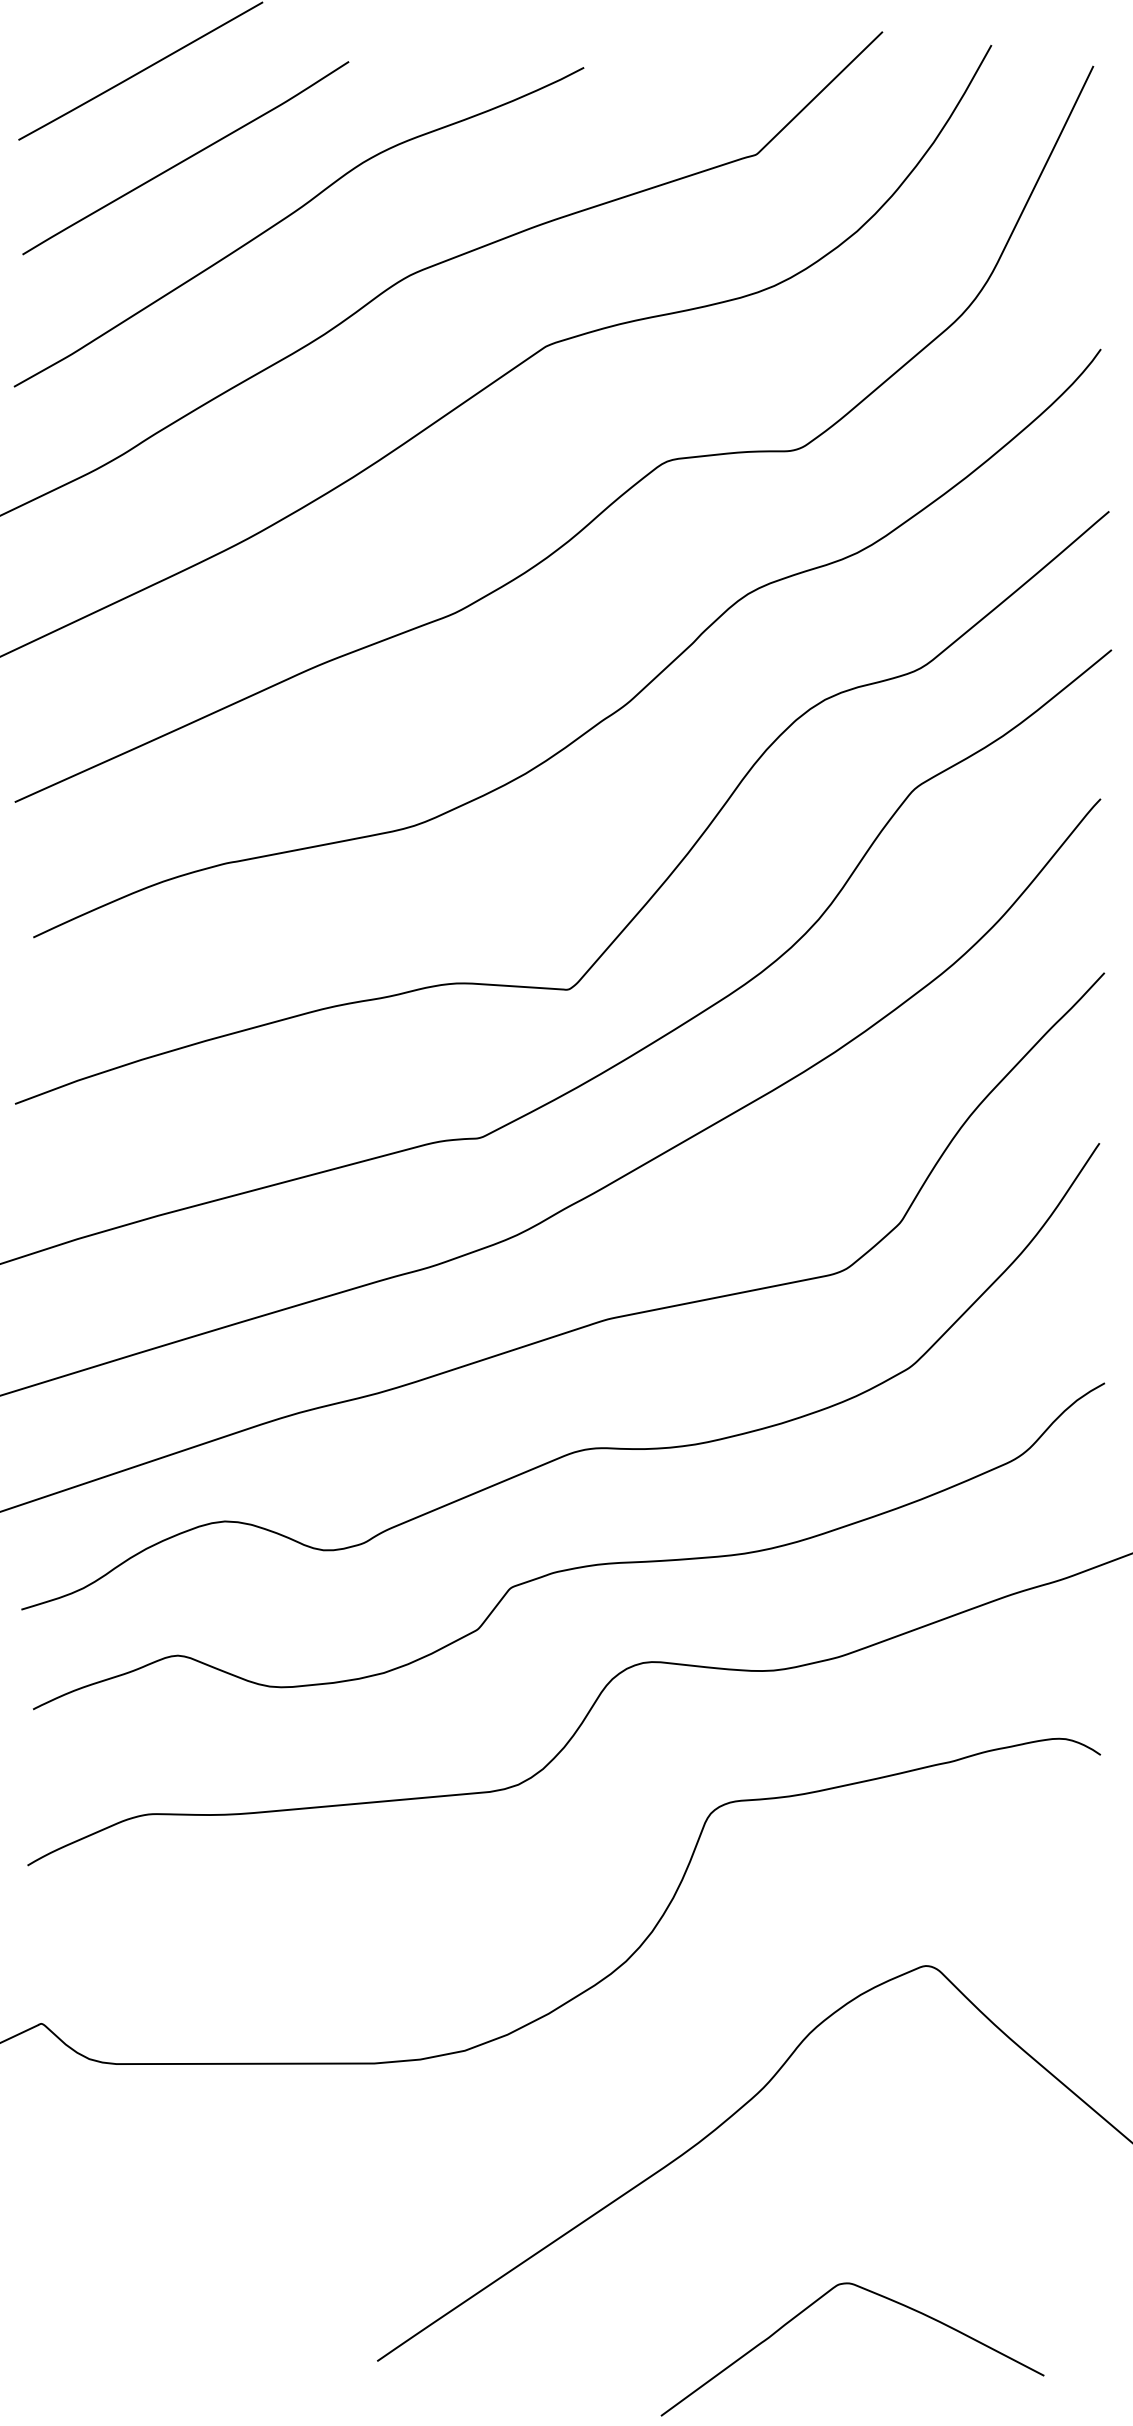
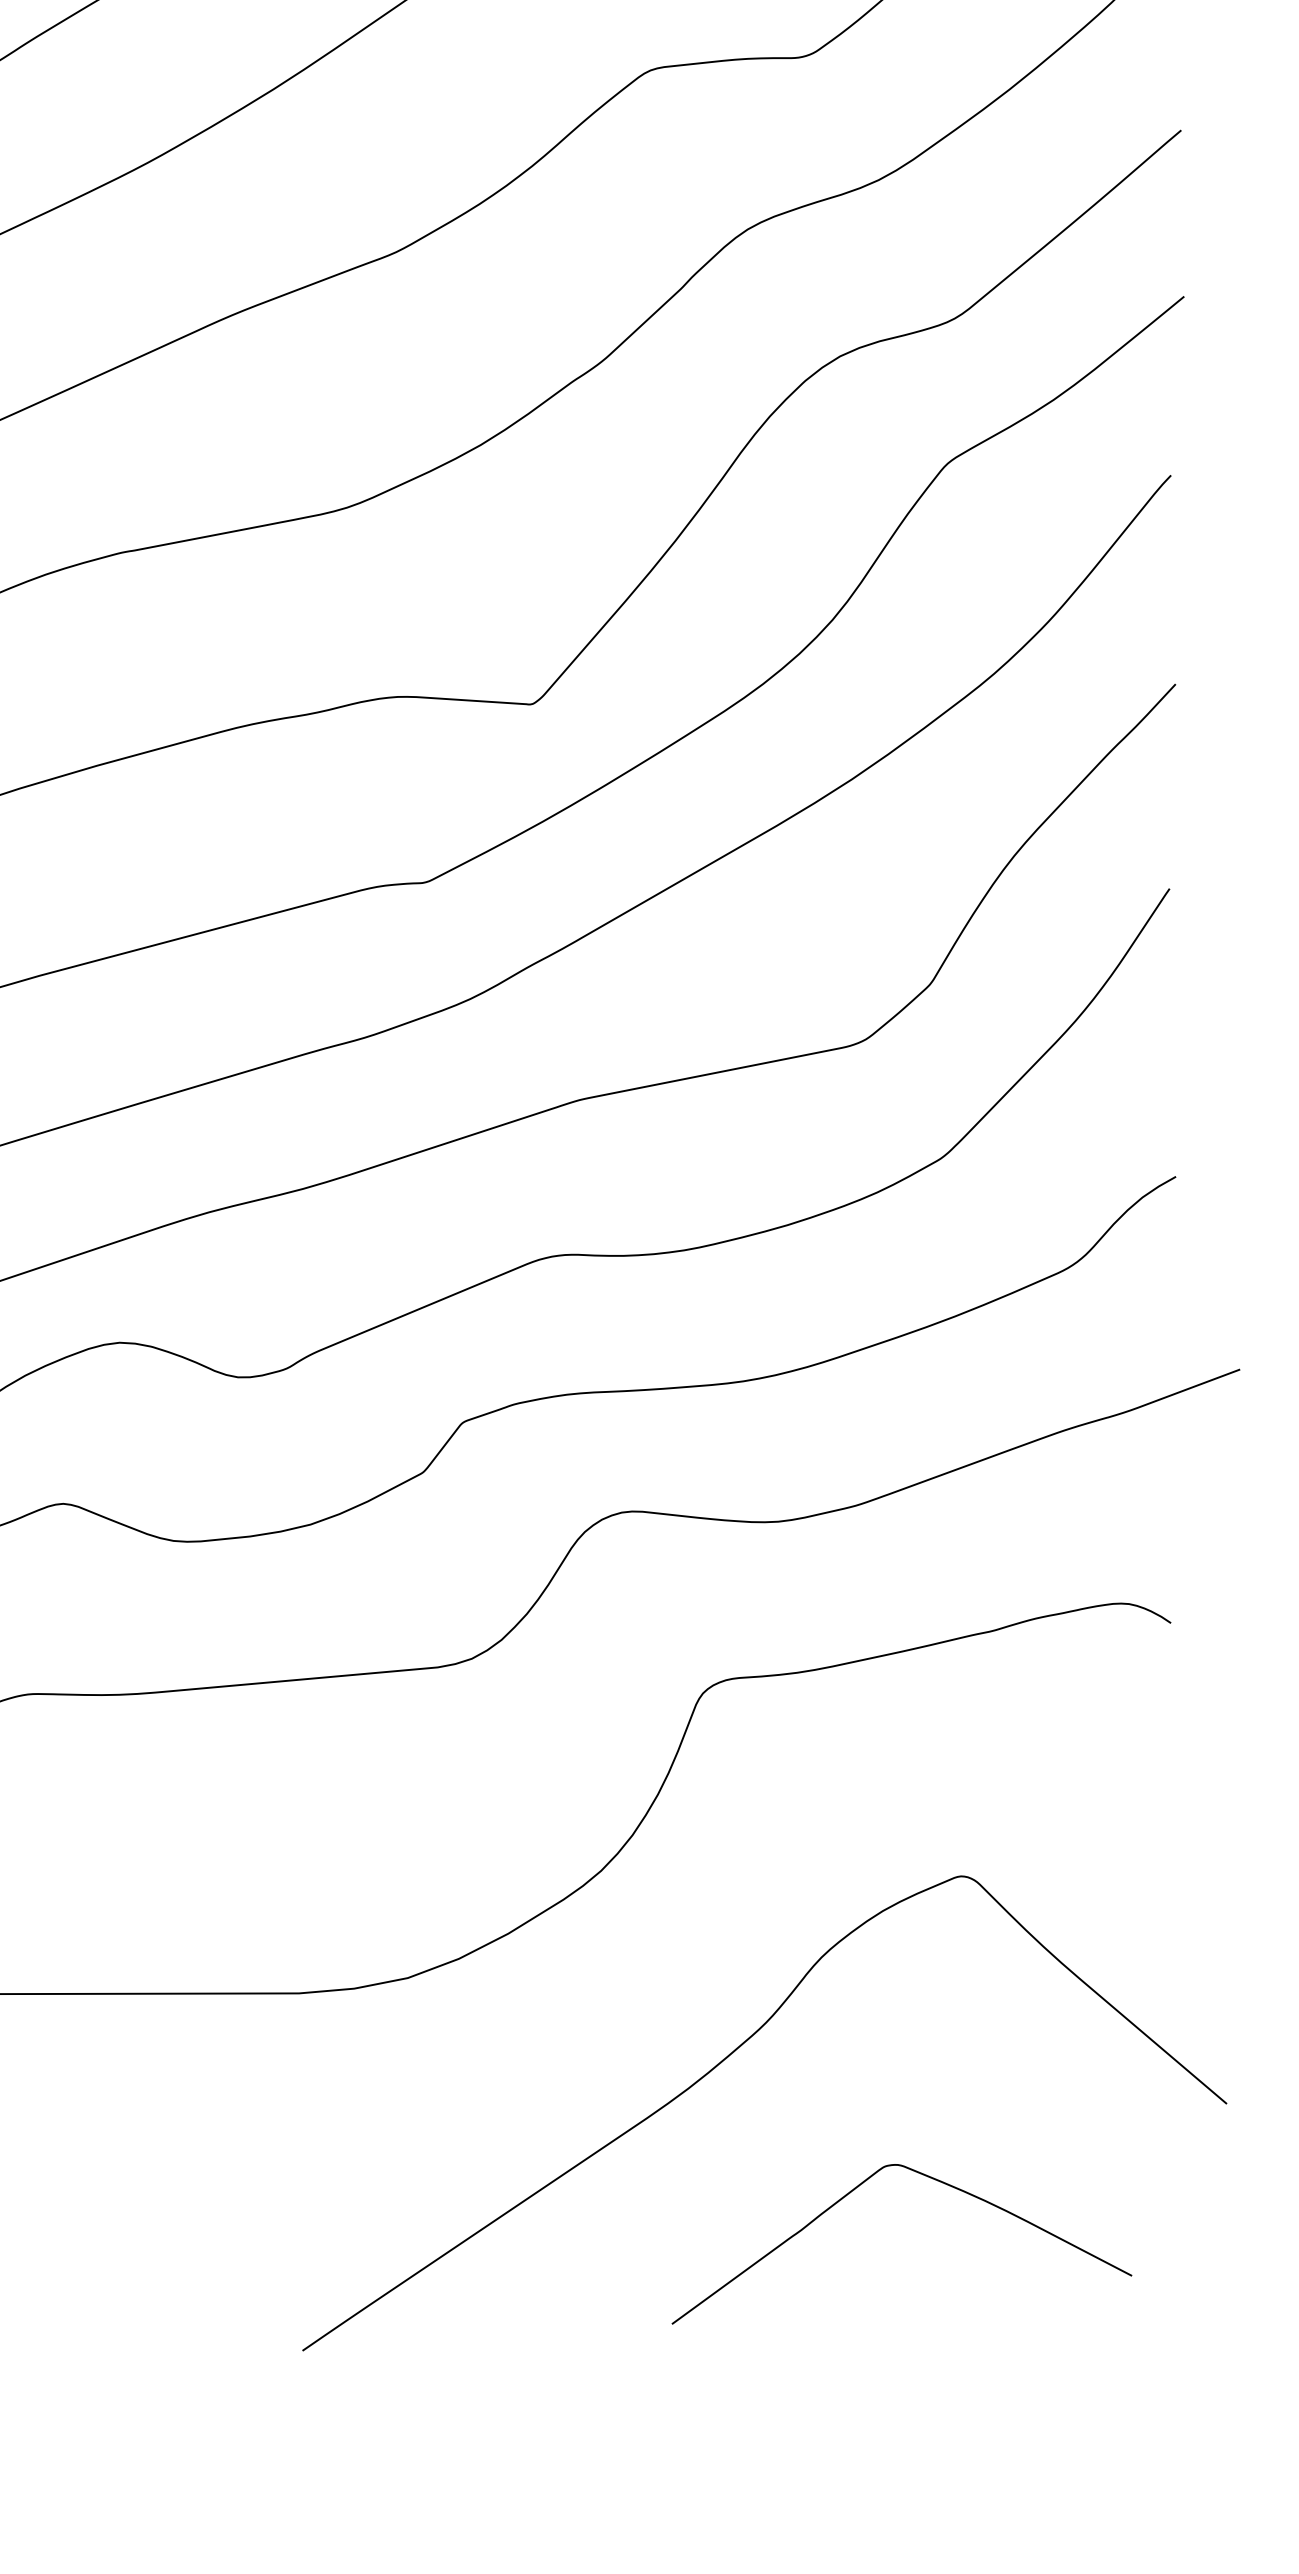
curve: (817, 2301) -> (859, 2186), moved

